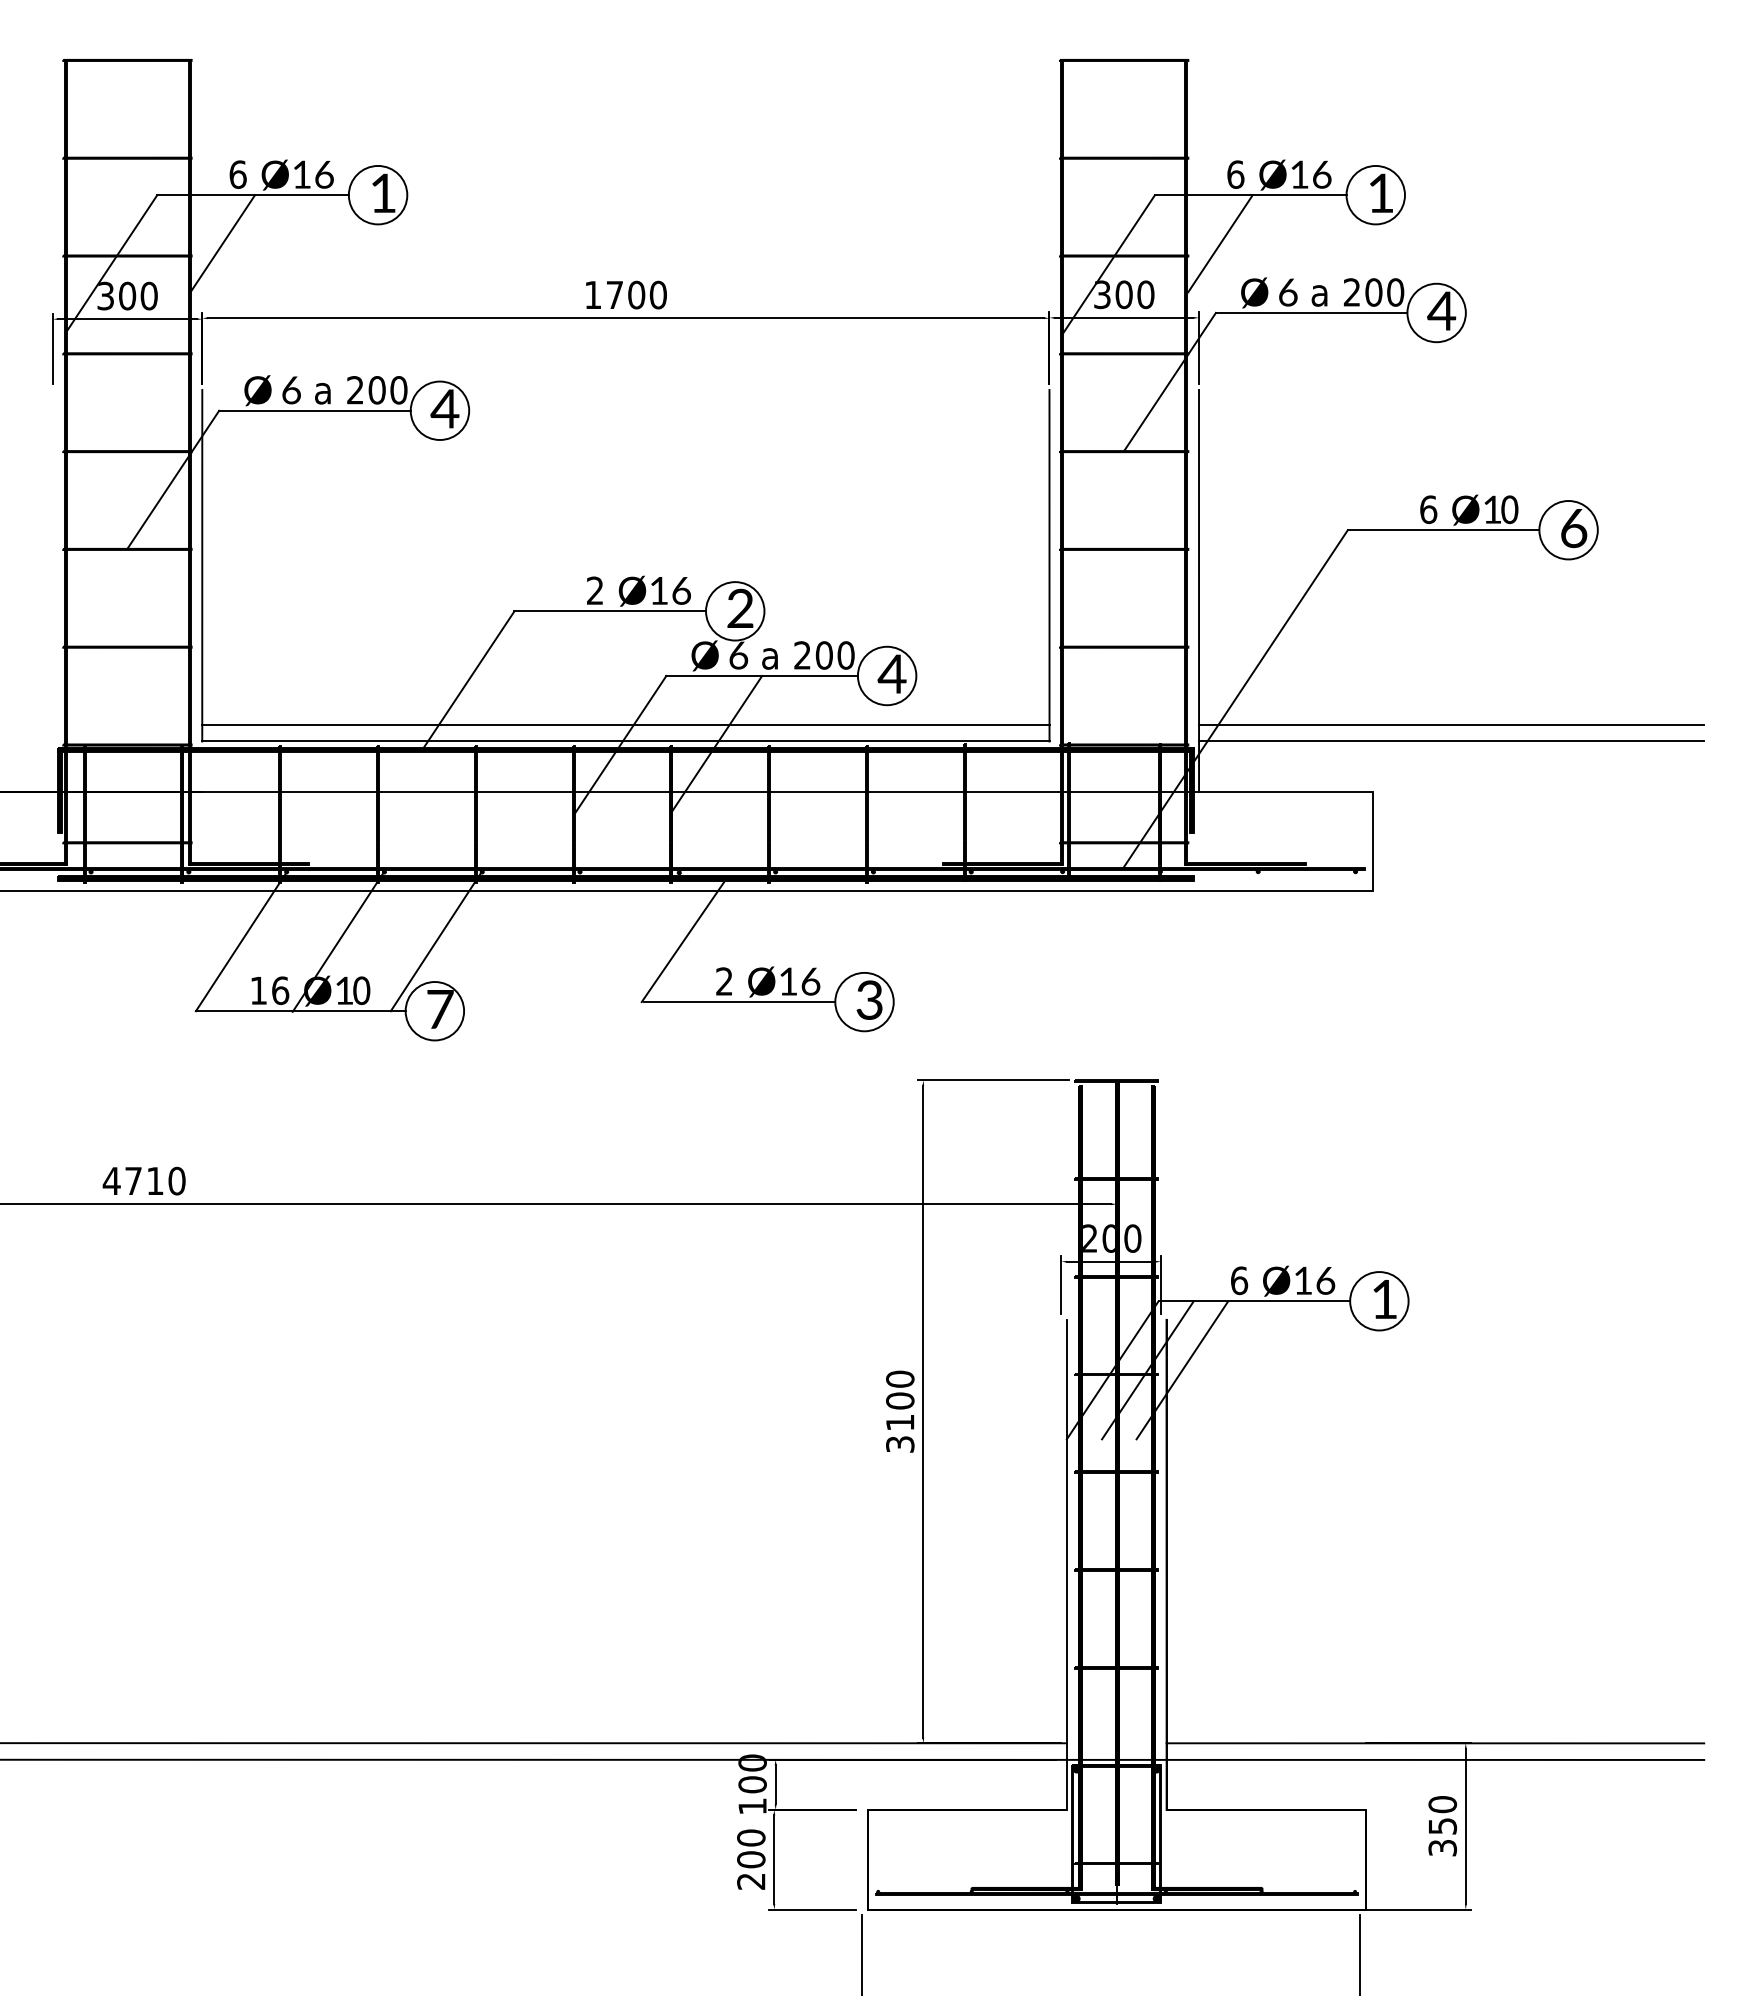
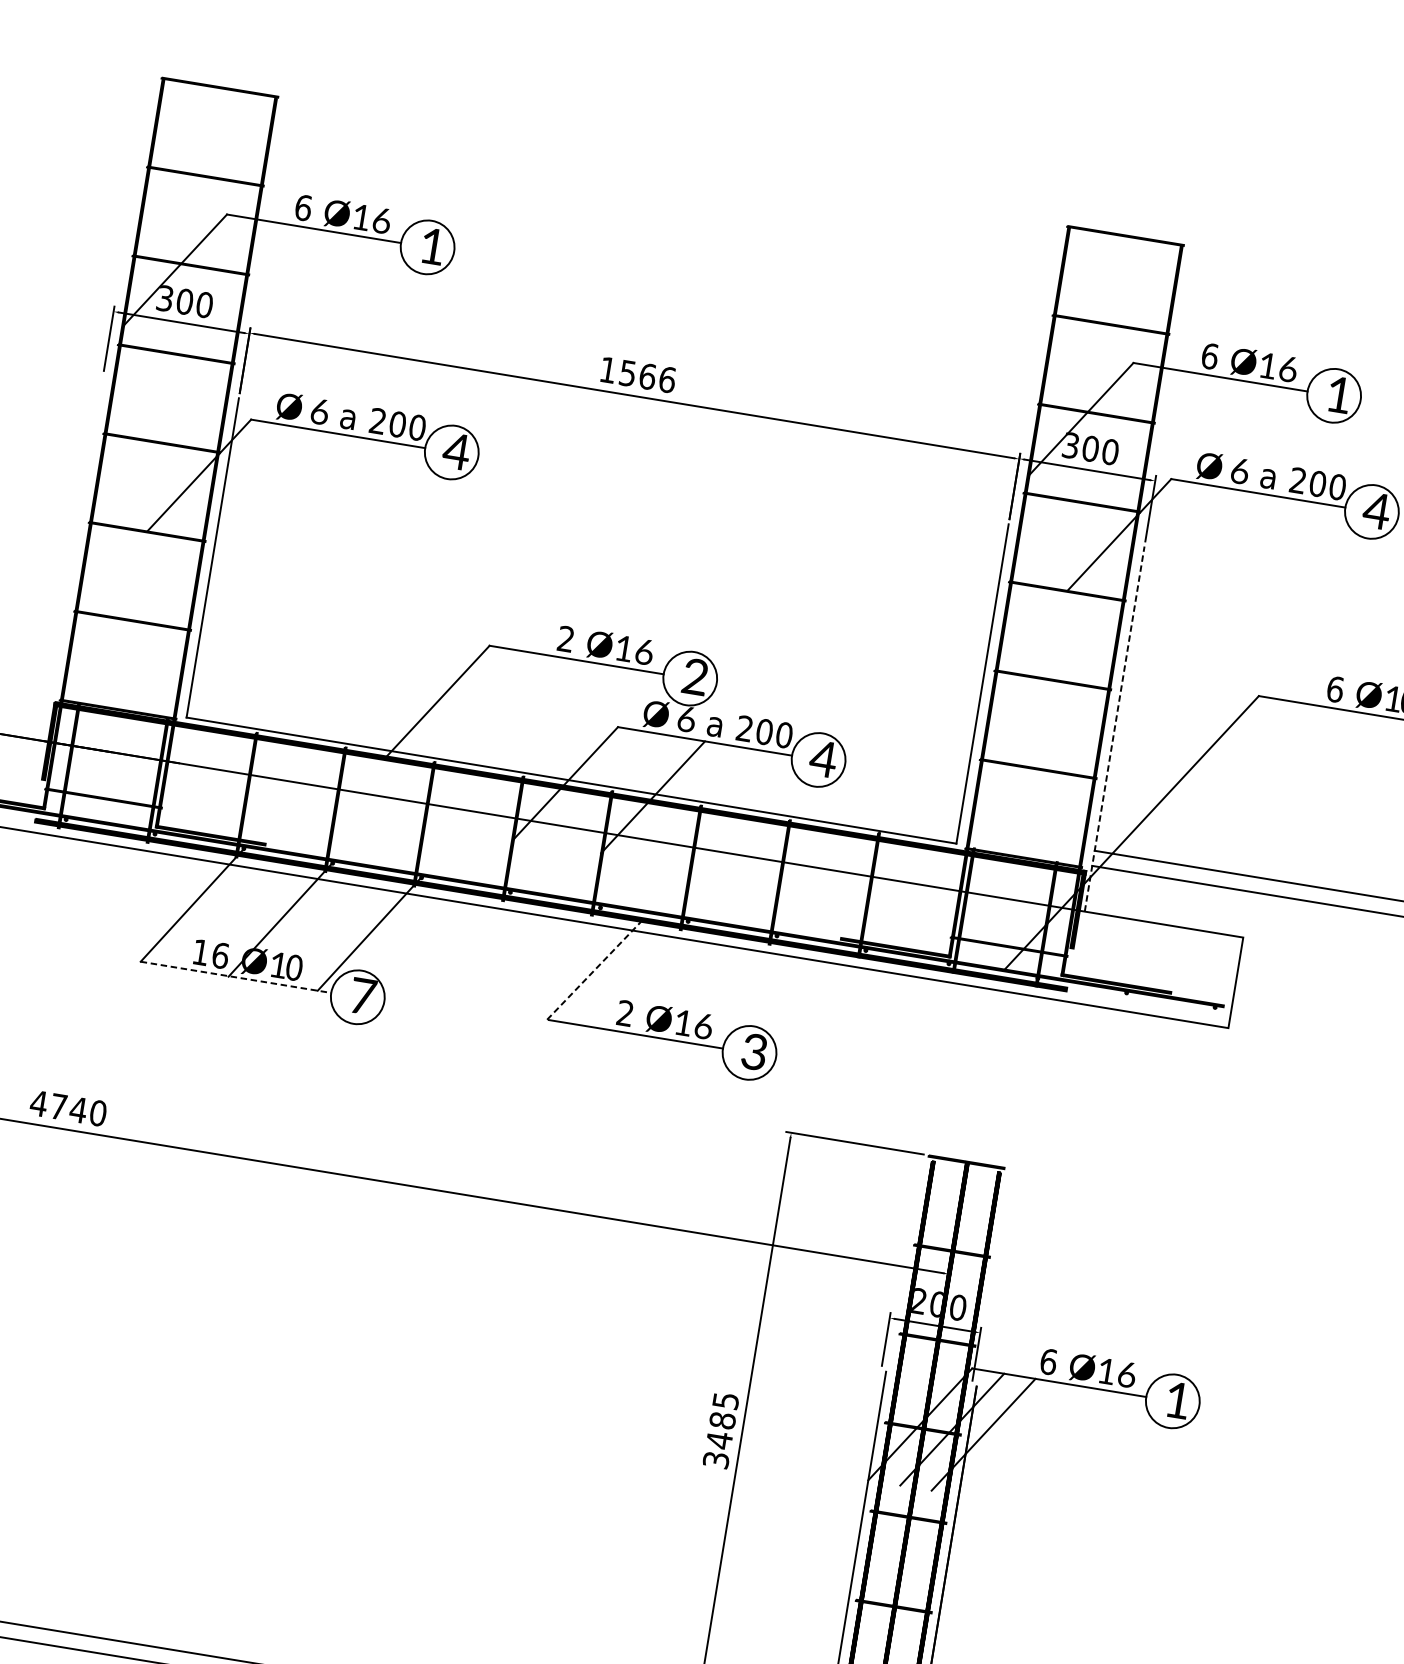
line: (222, 243) -> (279, 268), removed
line: (1220, 243) -> (1185, 416), removed
text: (636, 294) -> (647, 376), 1700 -> 1566
line: (1199, 590) -> (1115, 728), solid -> dashed
line: (625, 724) -> (573, 765), removed
line: (683, 941) -> (594, 970), solid -> dashed
line: (300, 1011) -> (235, 977), solid -> dashed
text: (155, 1180) -> (78, 1109), 4710 -> 4740
text: (900, 1400) -> (722, 1420), 3100 -> 3485

